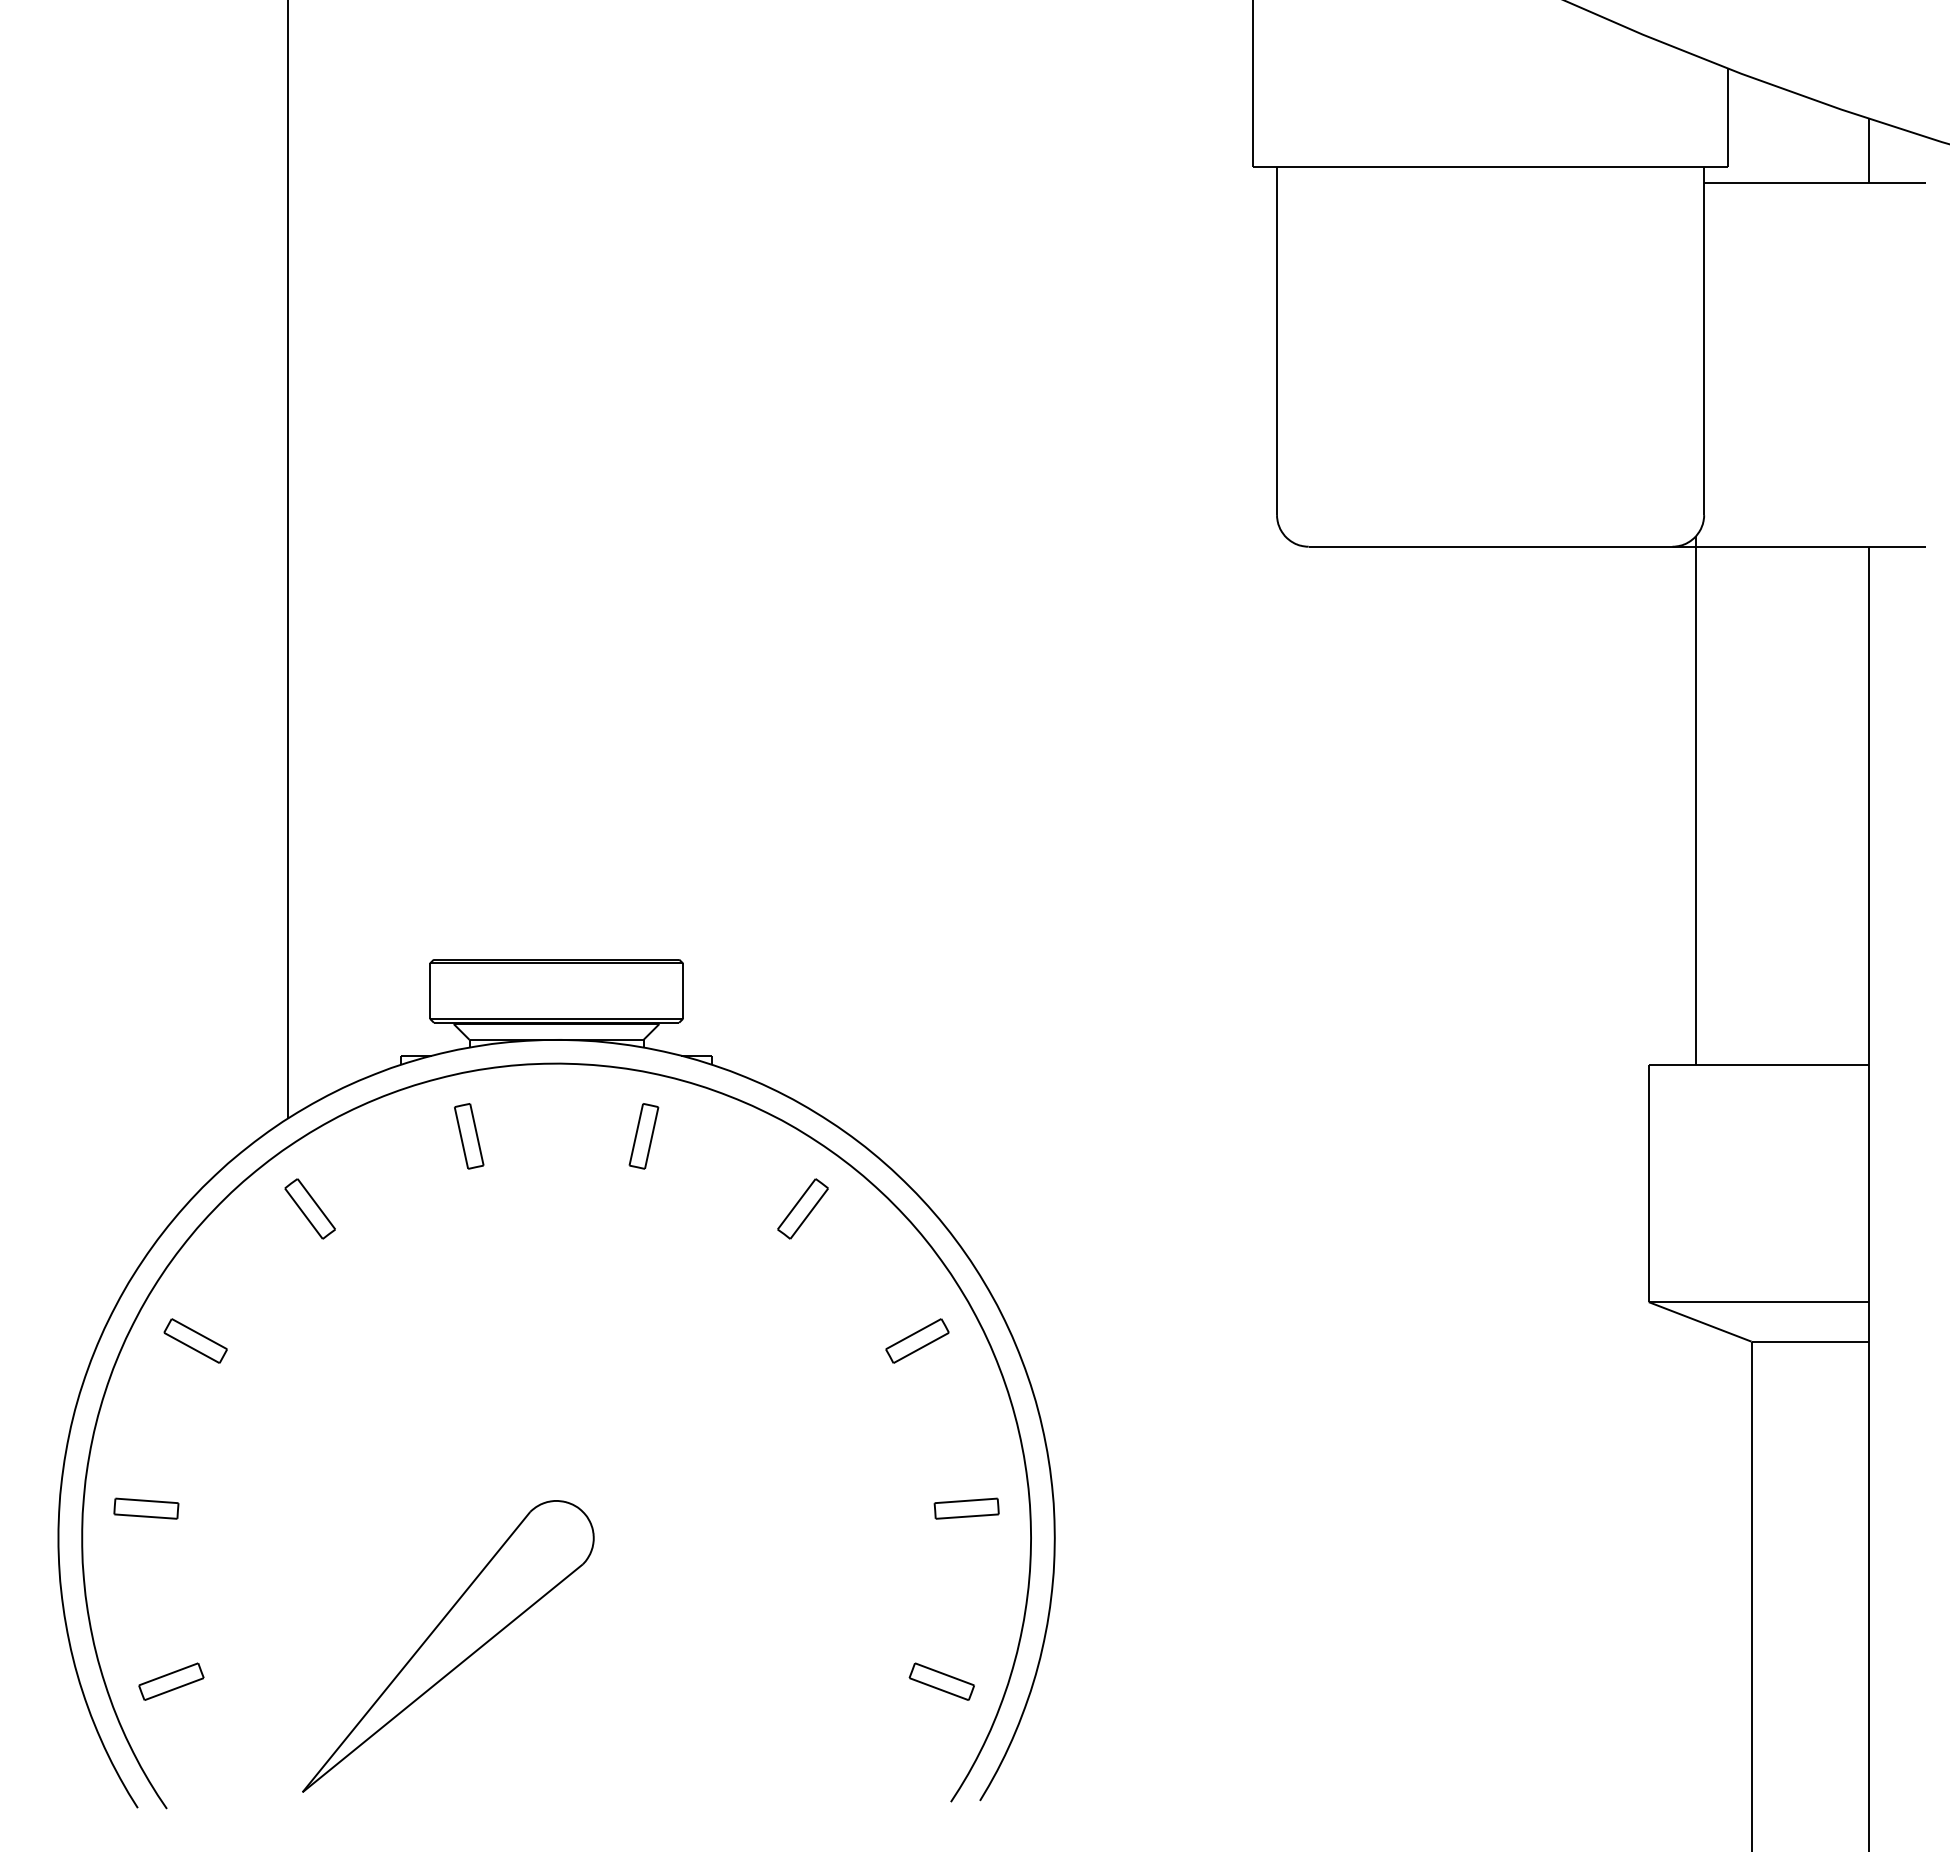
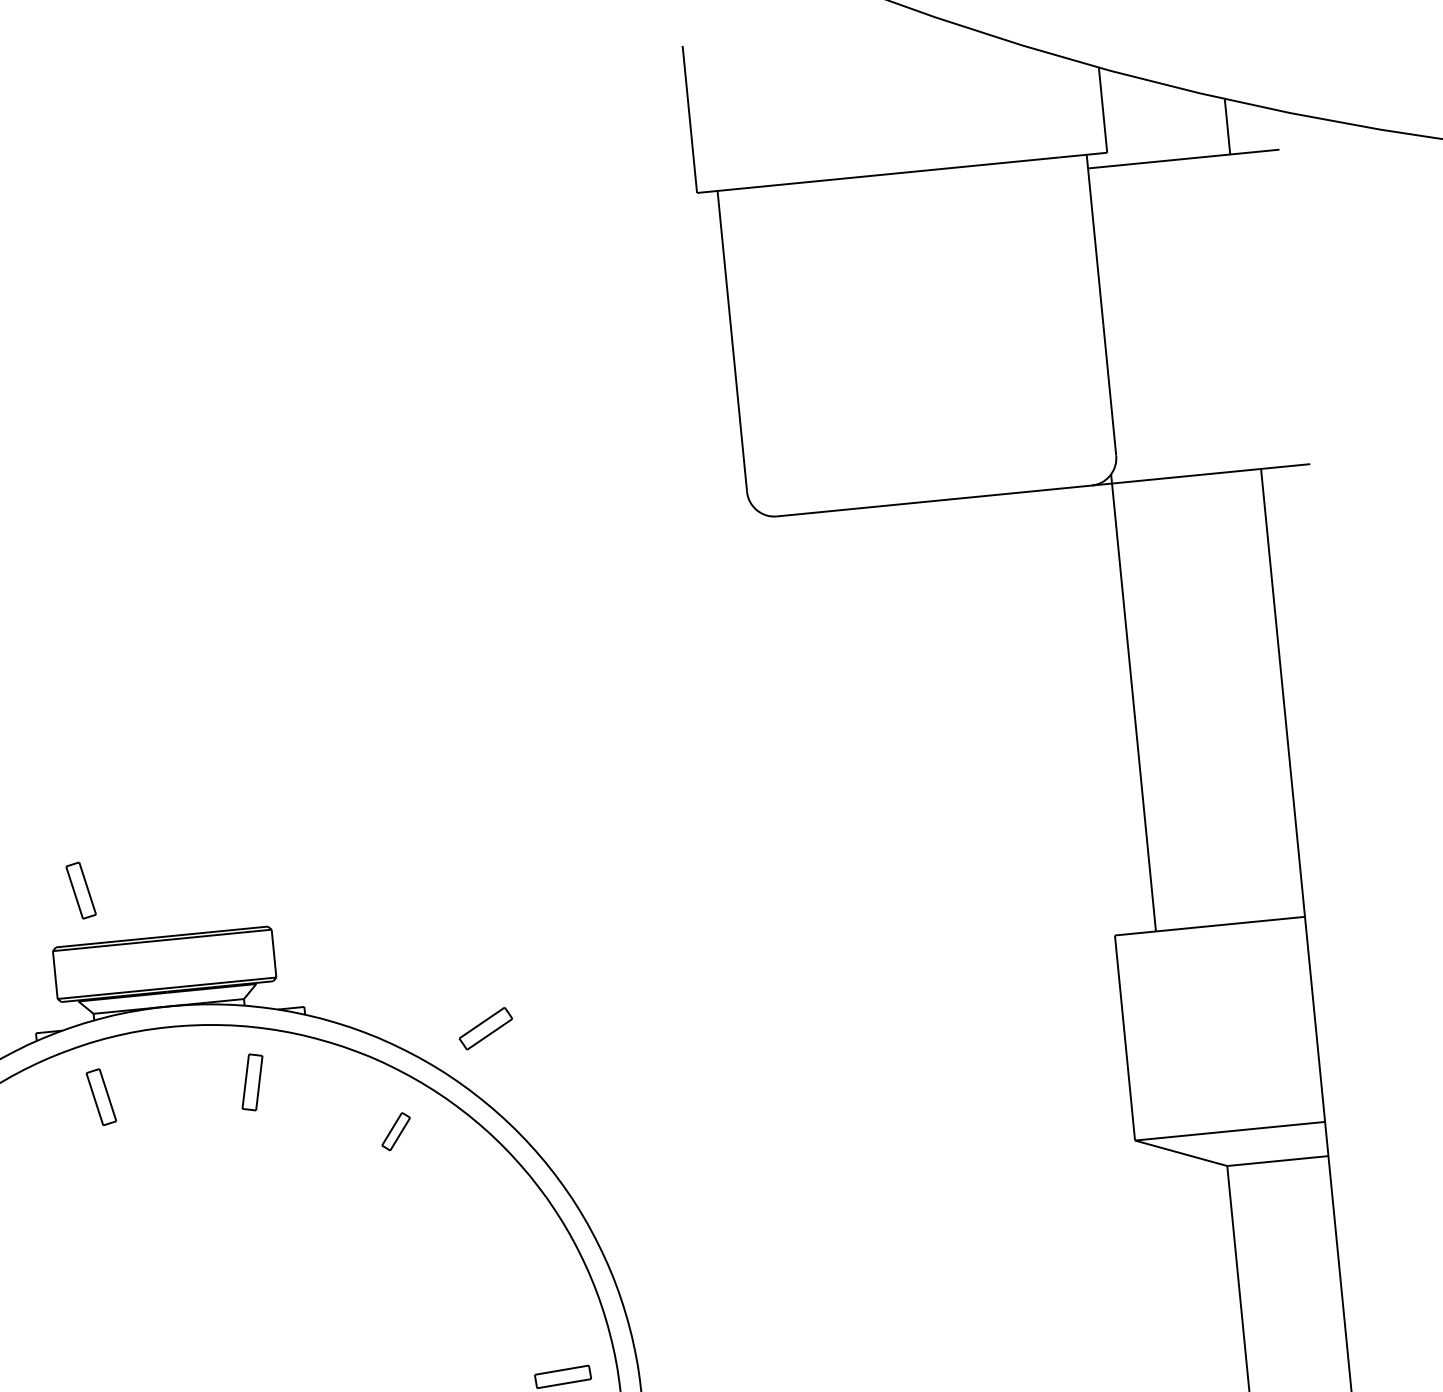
part: (469, 897) -> (81, 890), added
part: (802, 1208) -> (395, 1131), size x0.7
part: (917, 1340) -> (485, 1028), moved

